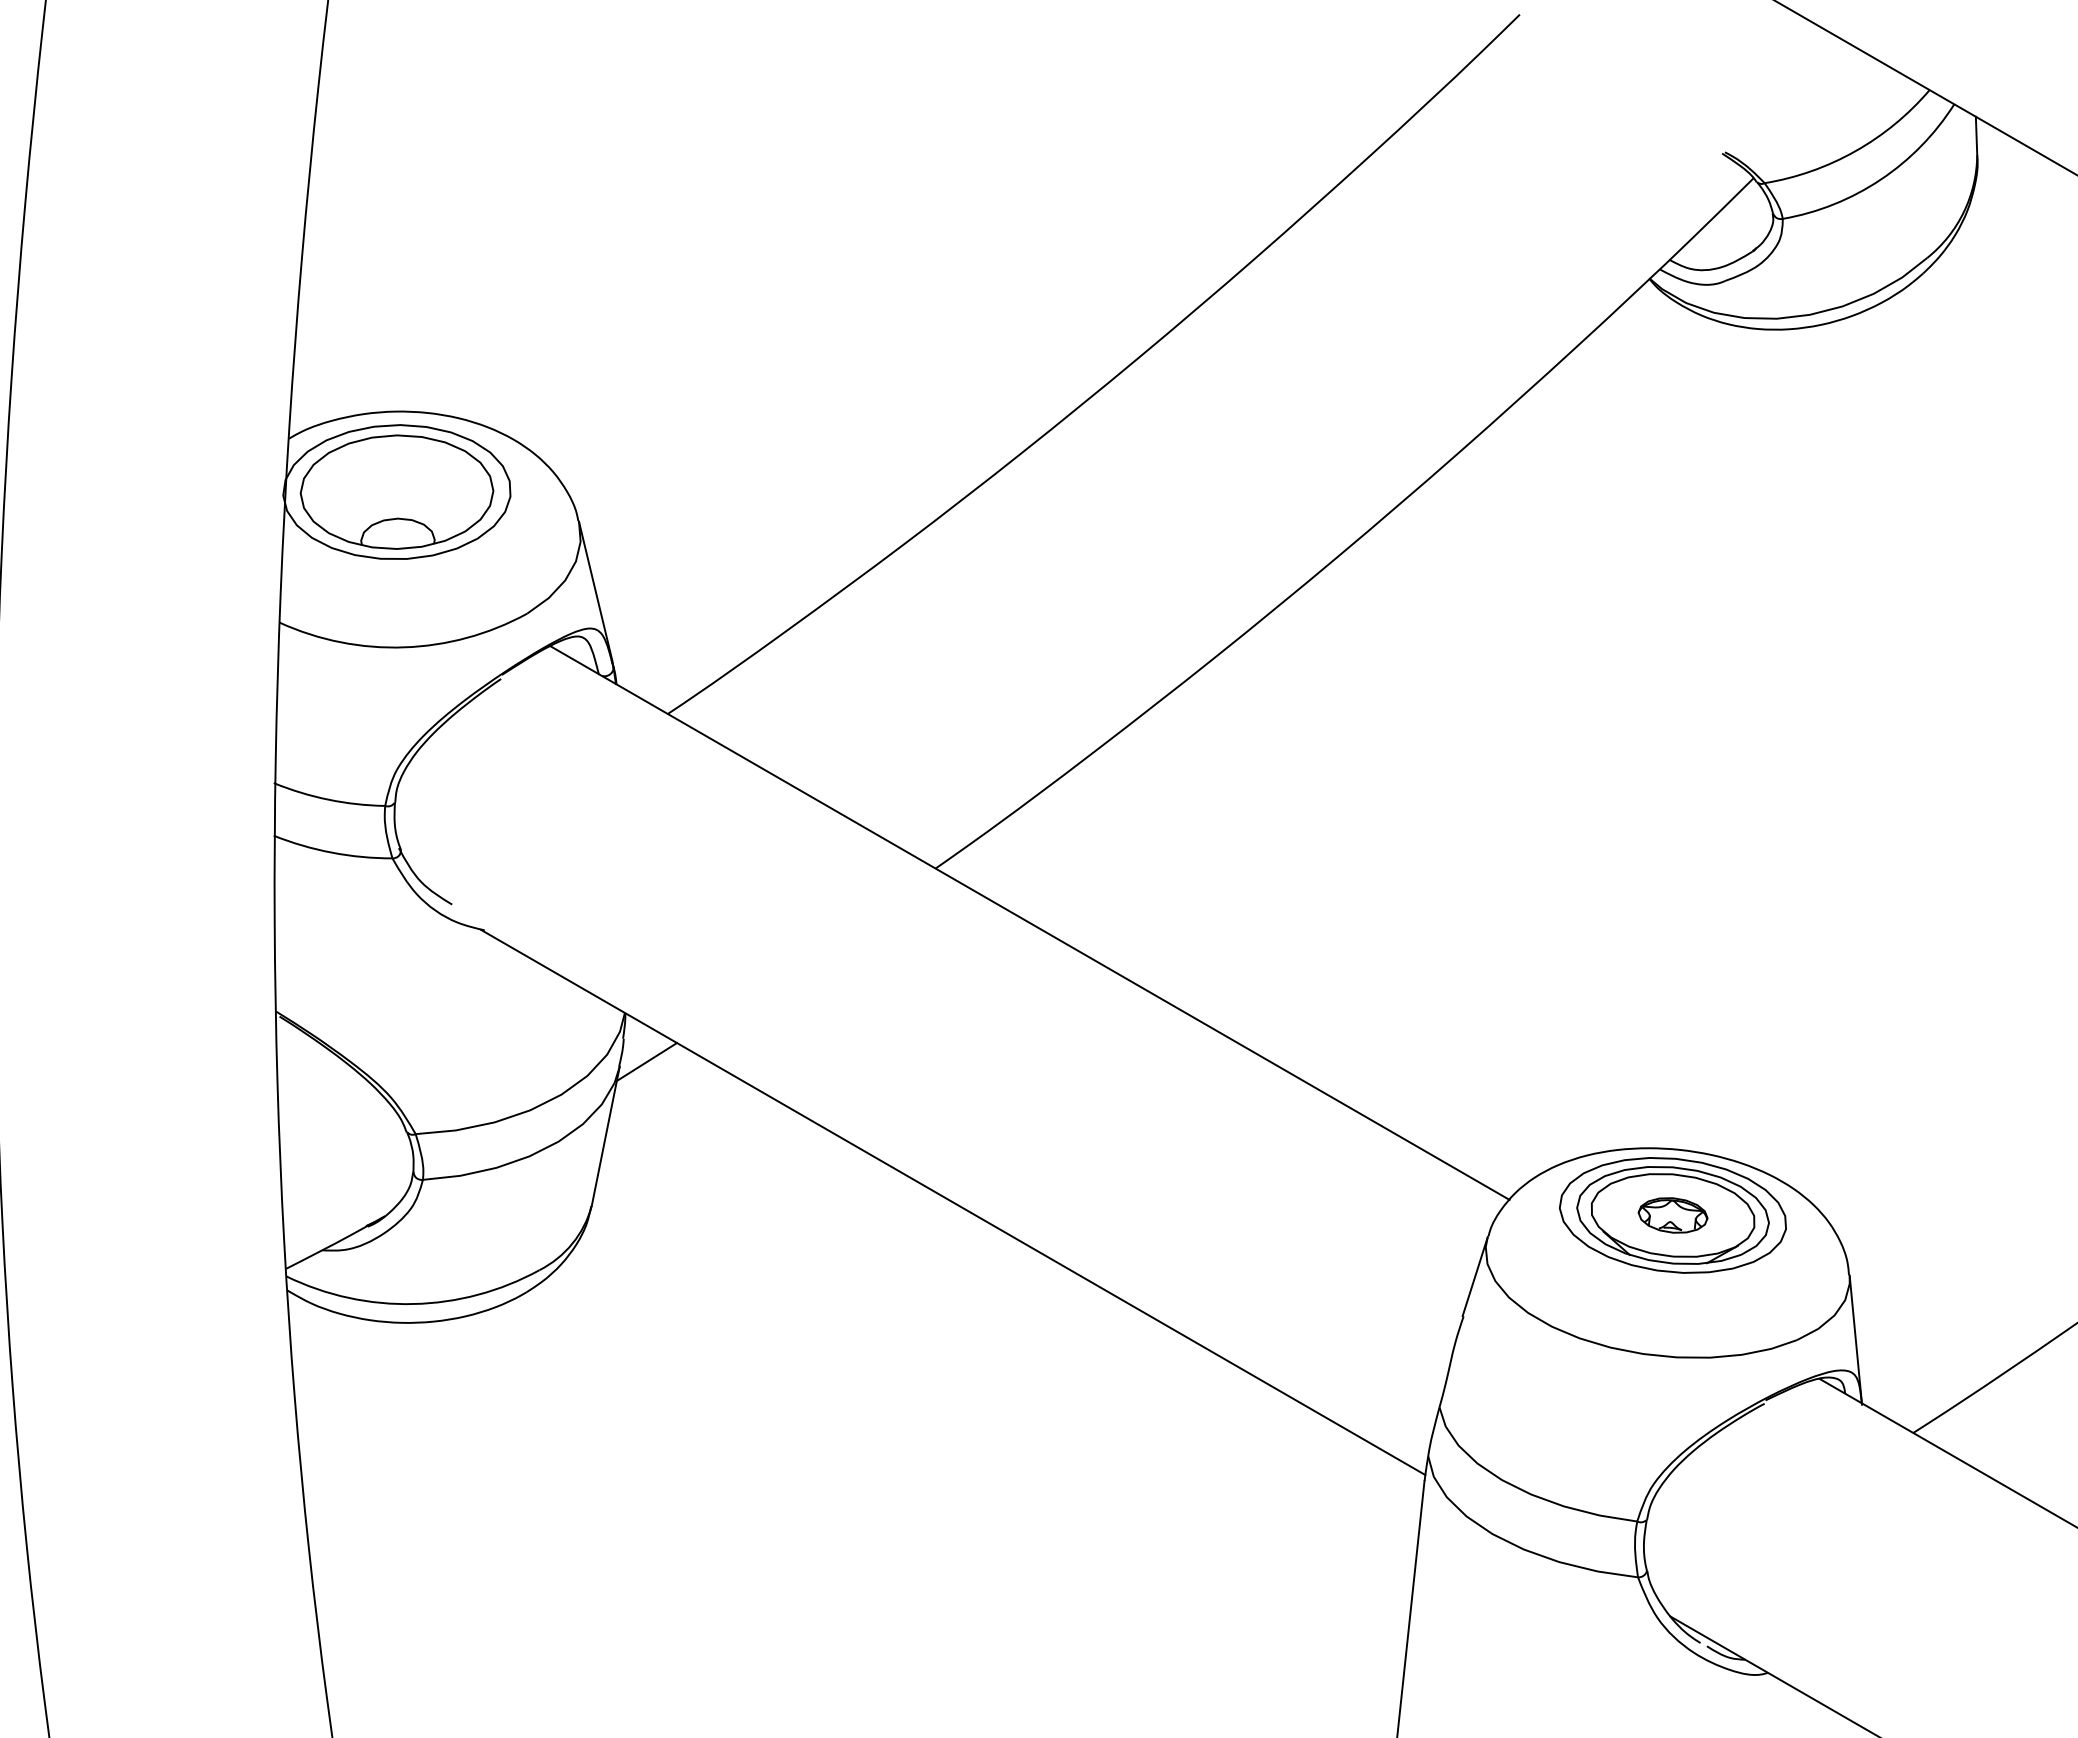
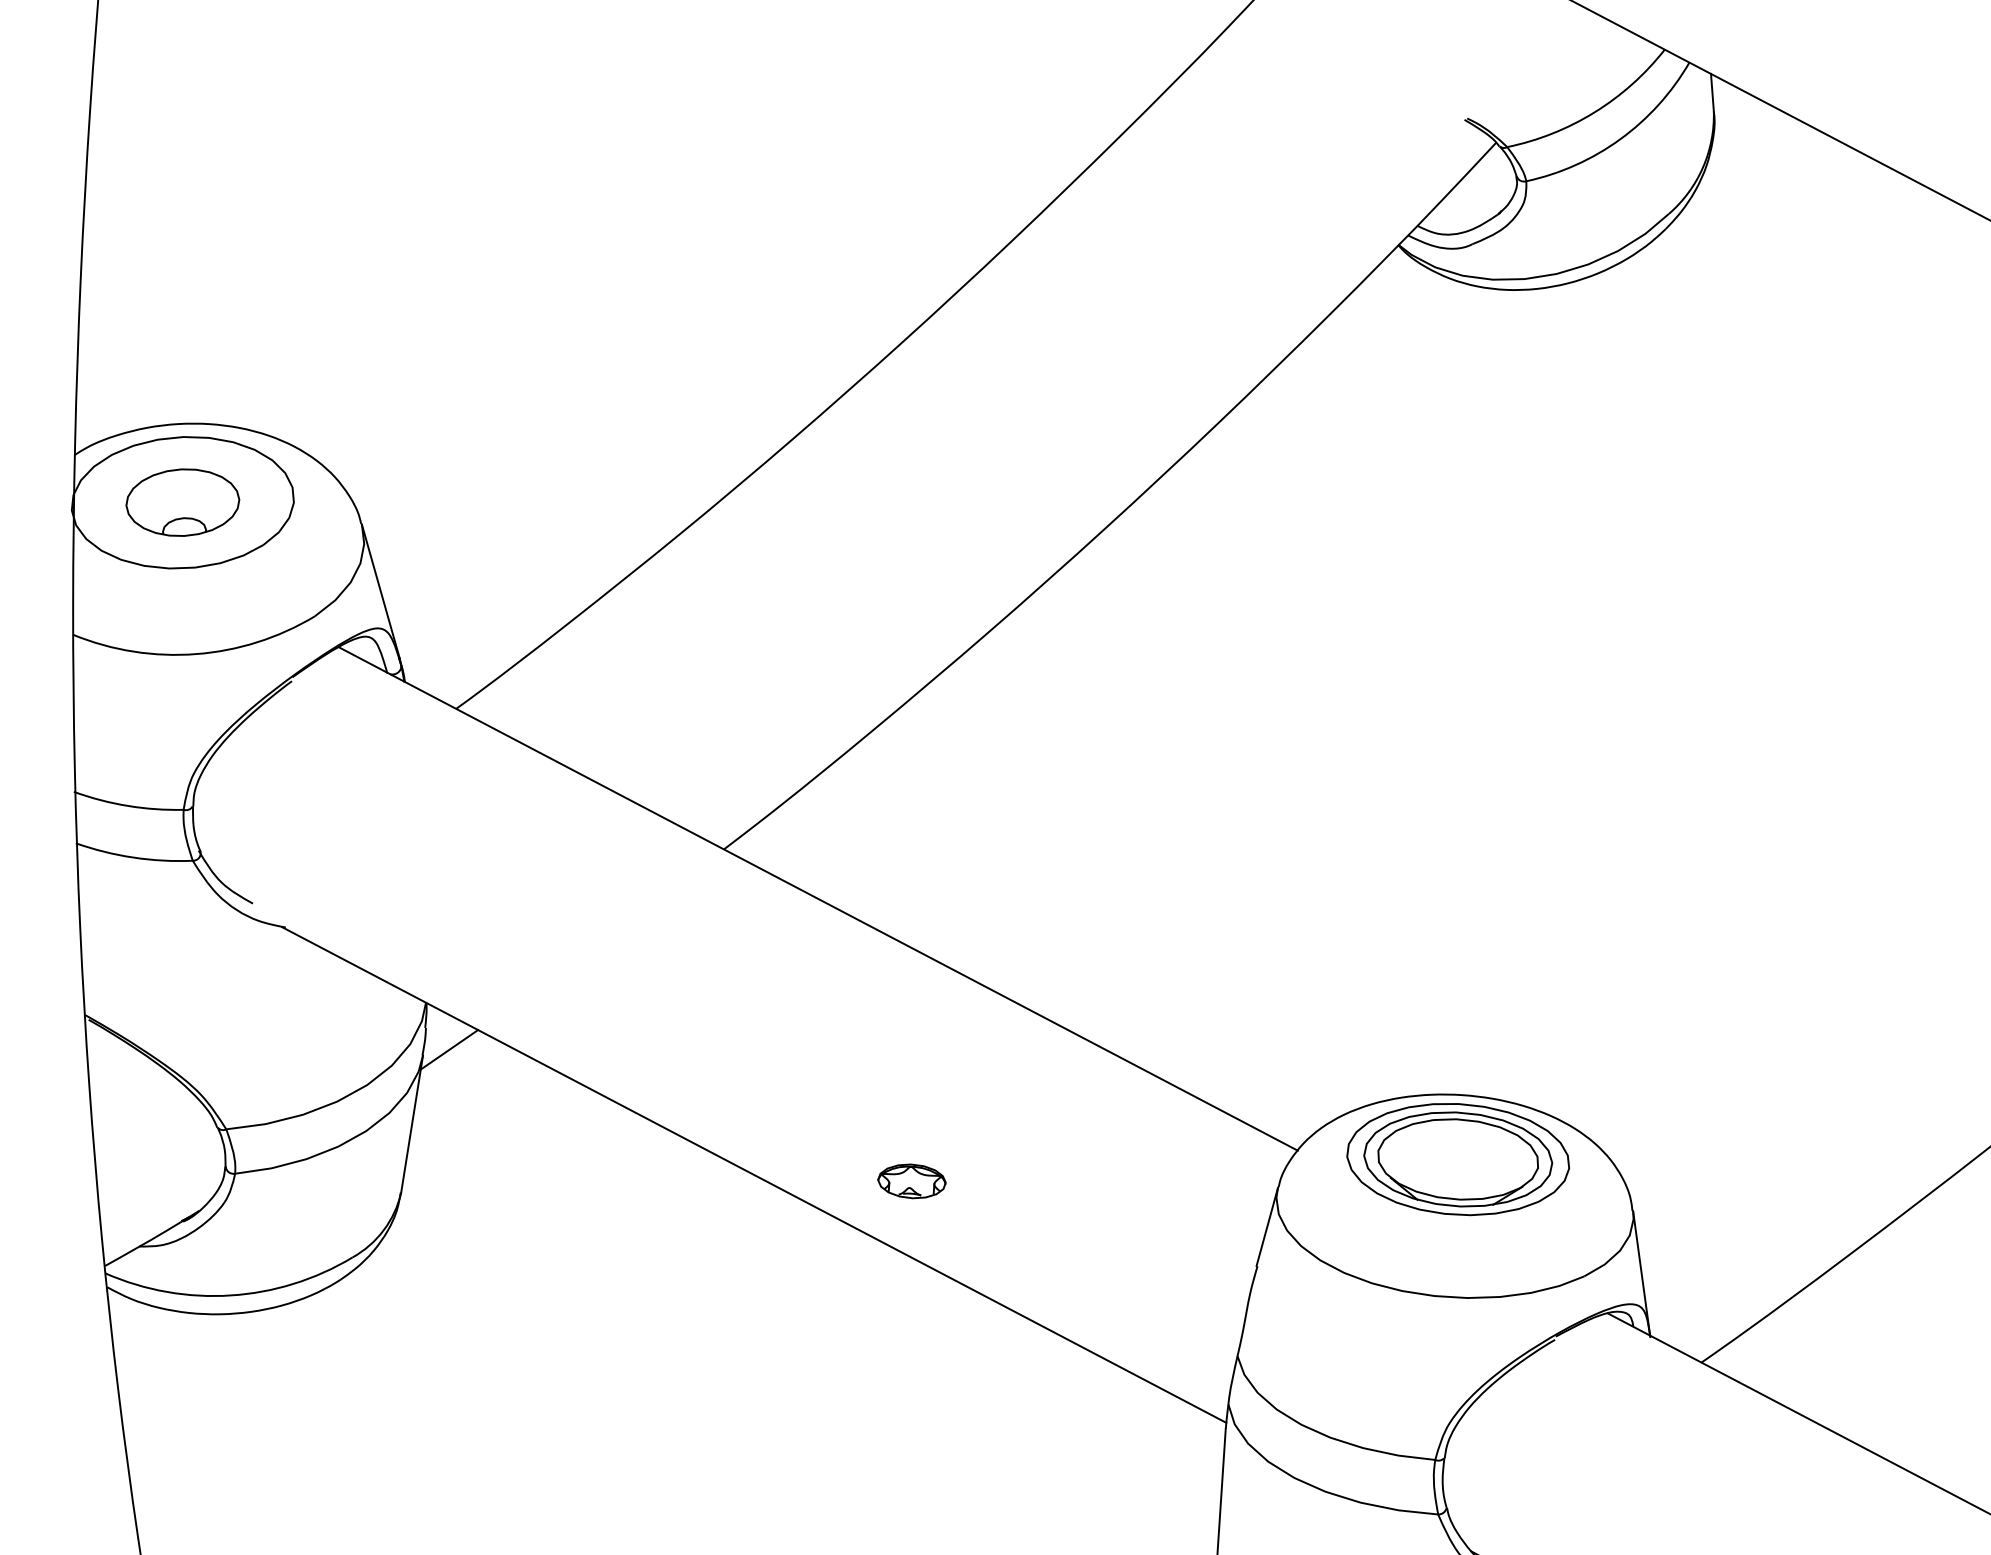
part: (396, 491) -> (182, 502), size x0.6
part: (1672, 1215) -> (911, 1181), moved

